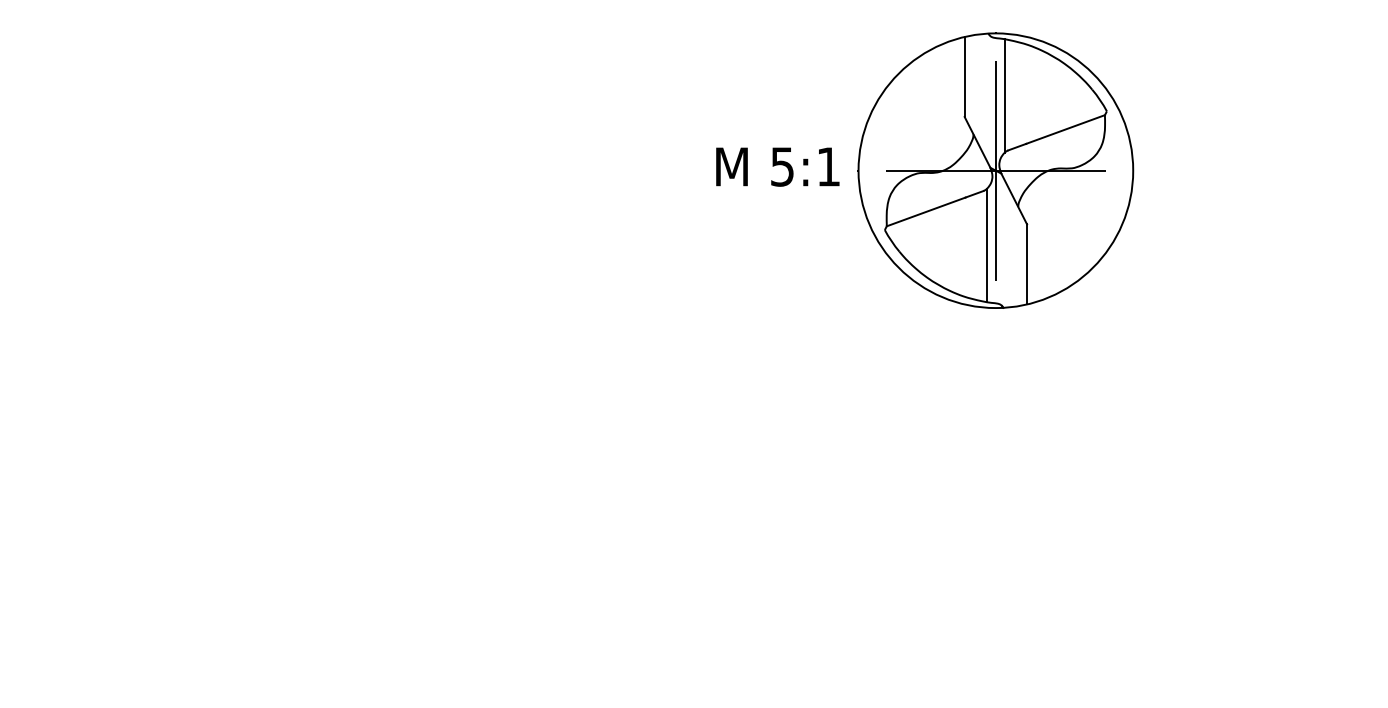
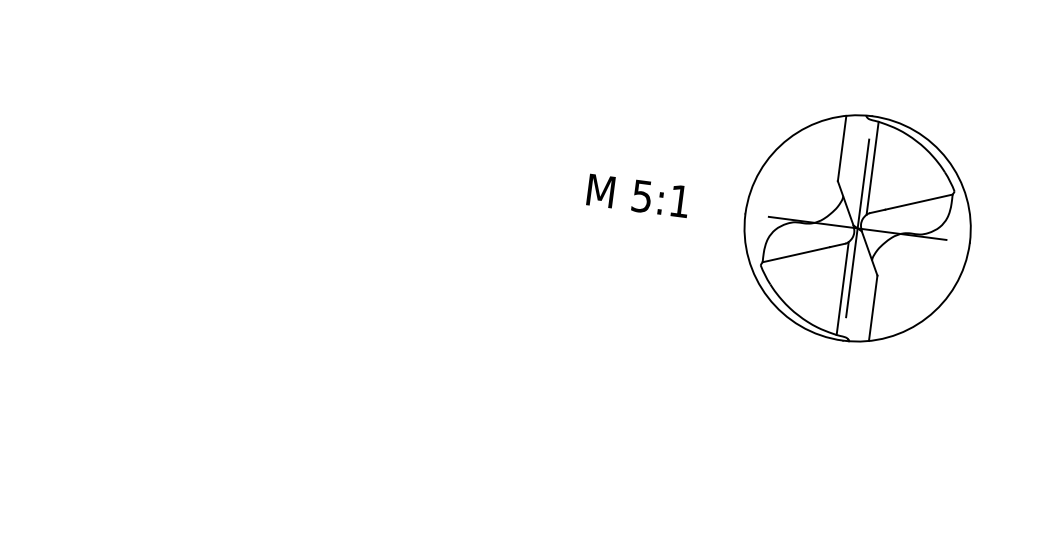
text: (777, 166) -> (638, 195), moved

